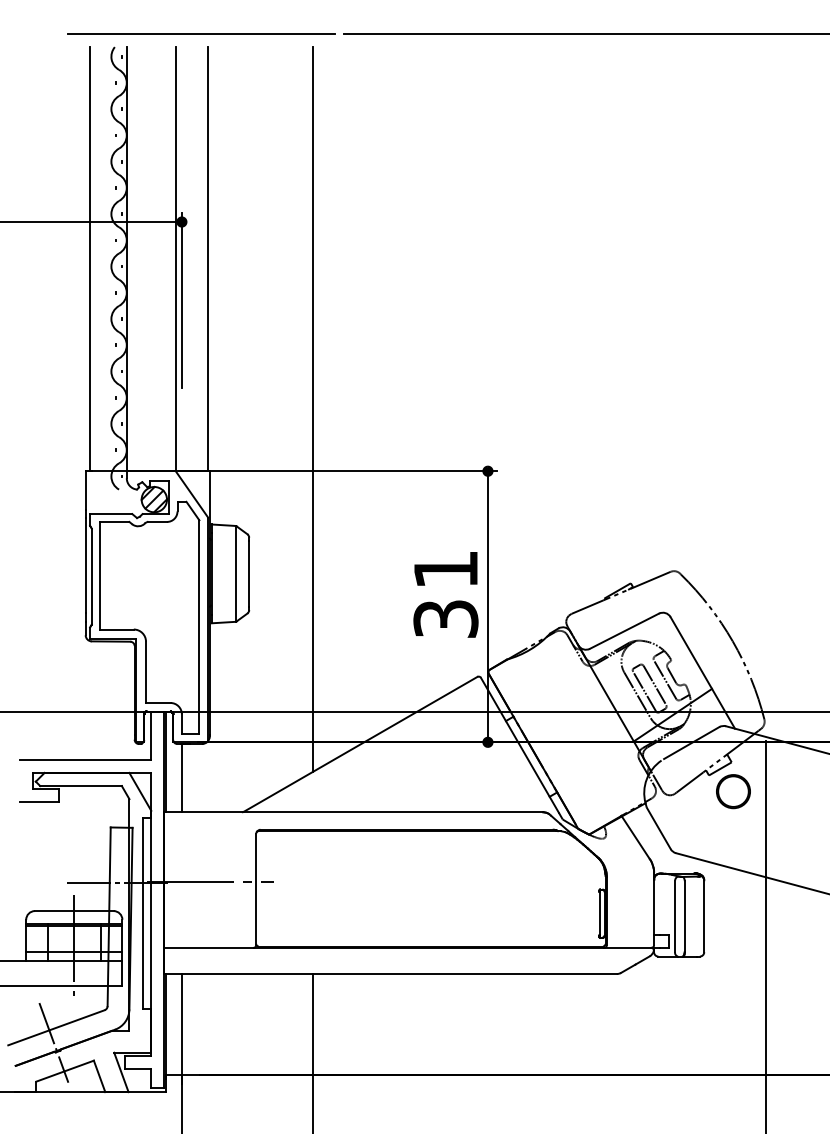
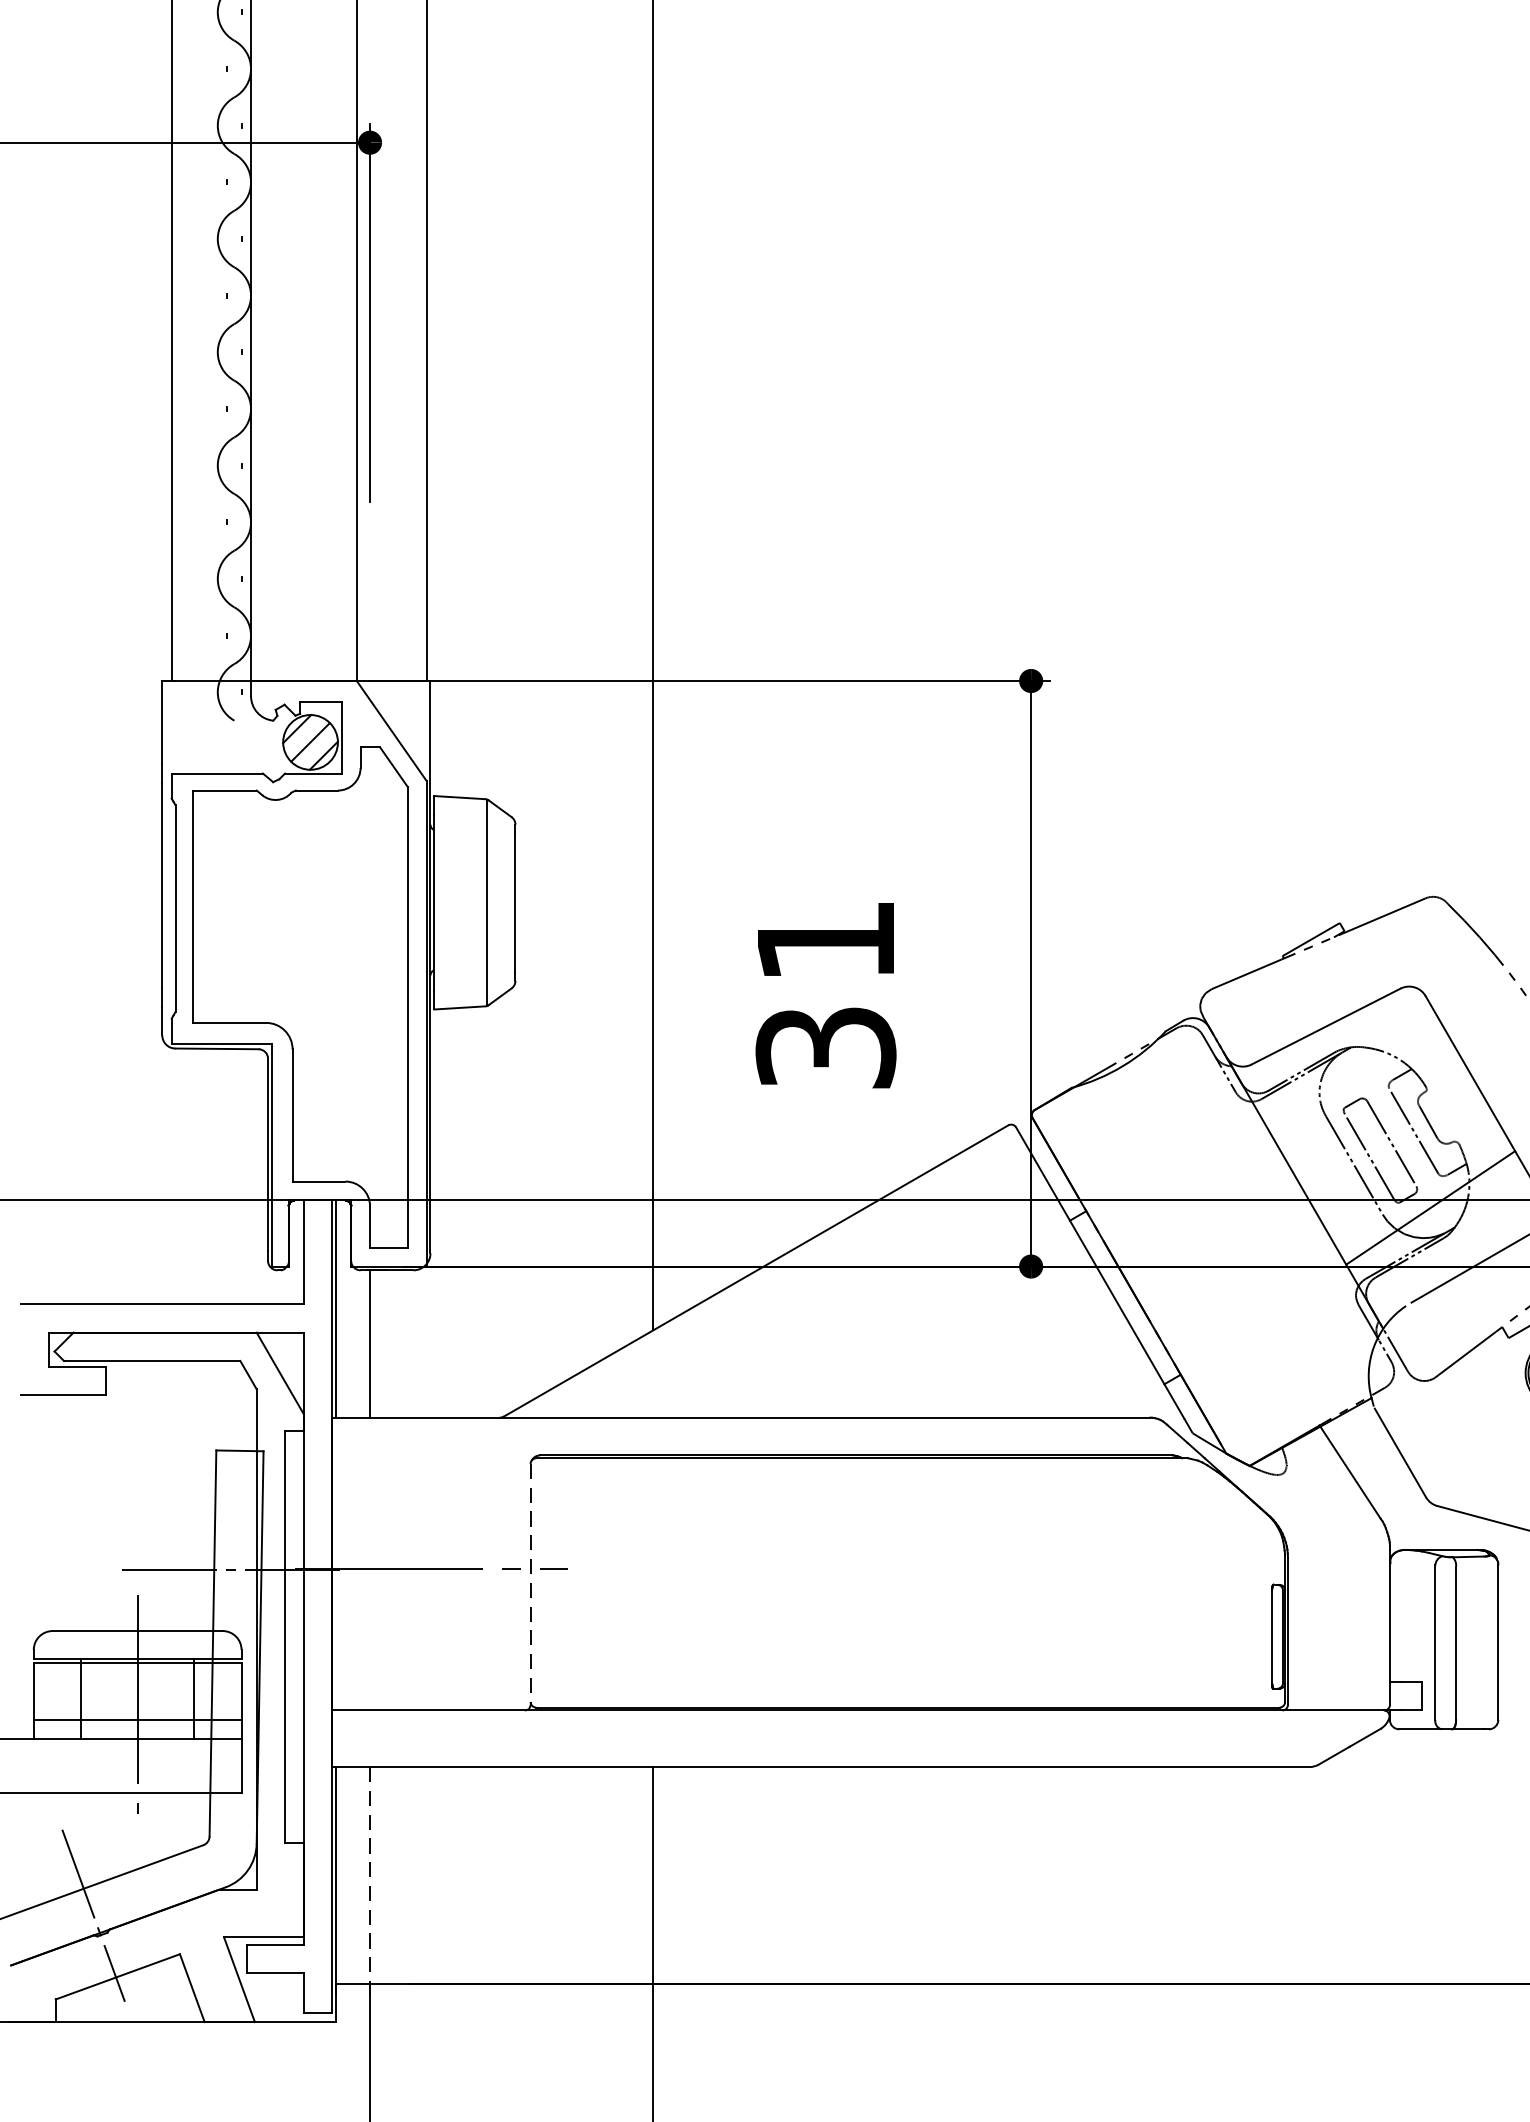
text: (445, 594) -> (824, 994), moved
line: (256, 889) -> (531, 1584), solid -> dashed
line: (181, 1029) -> (369, 1886), solid -> dashed

